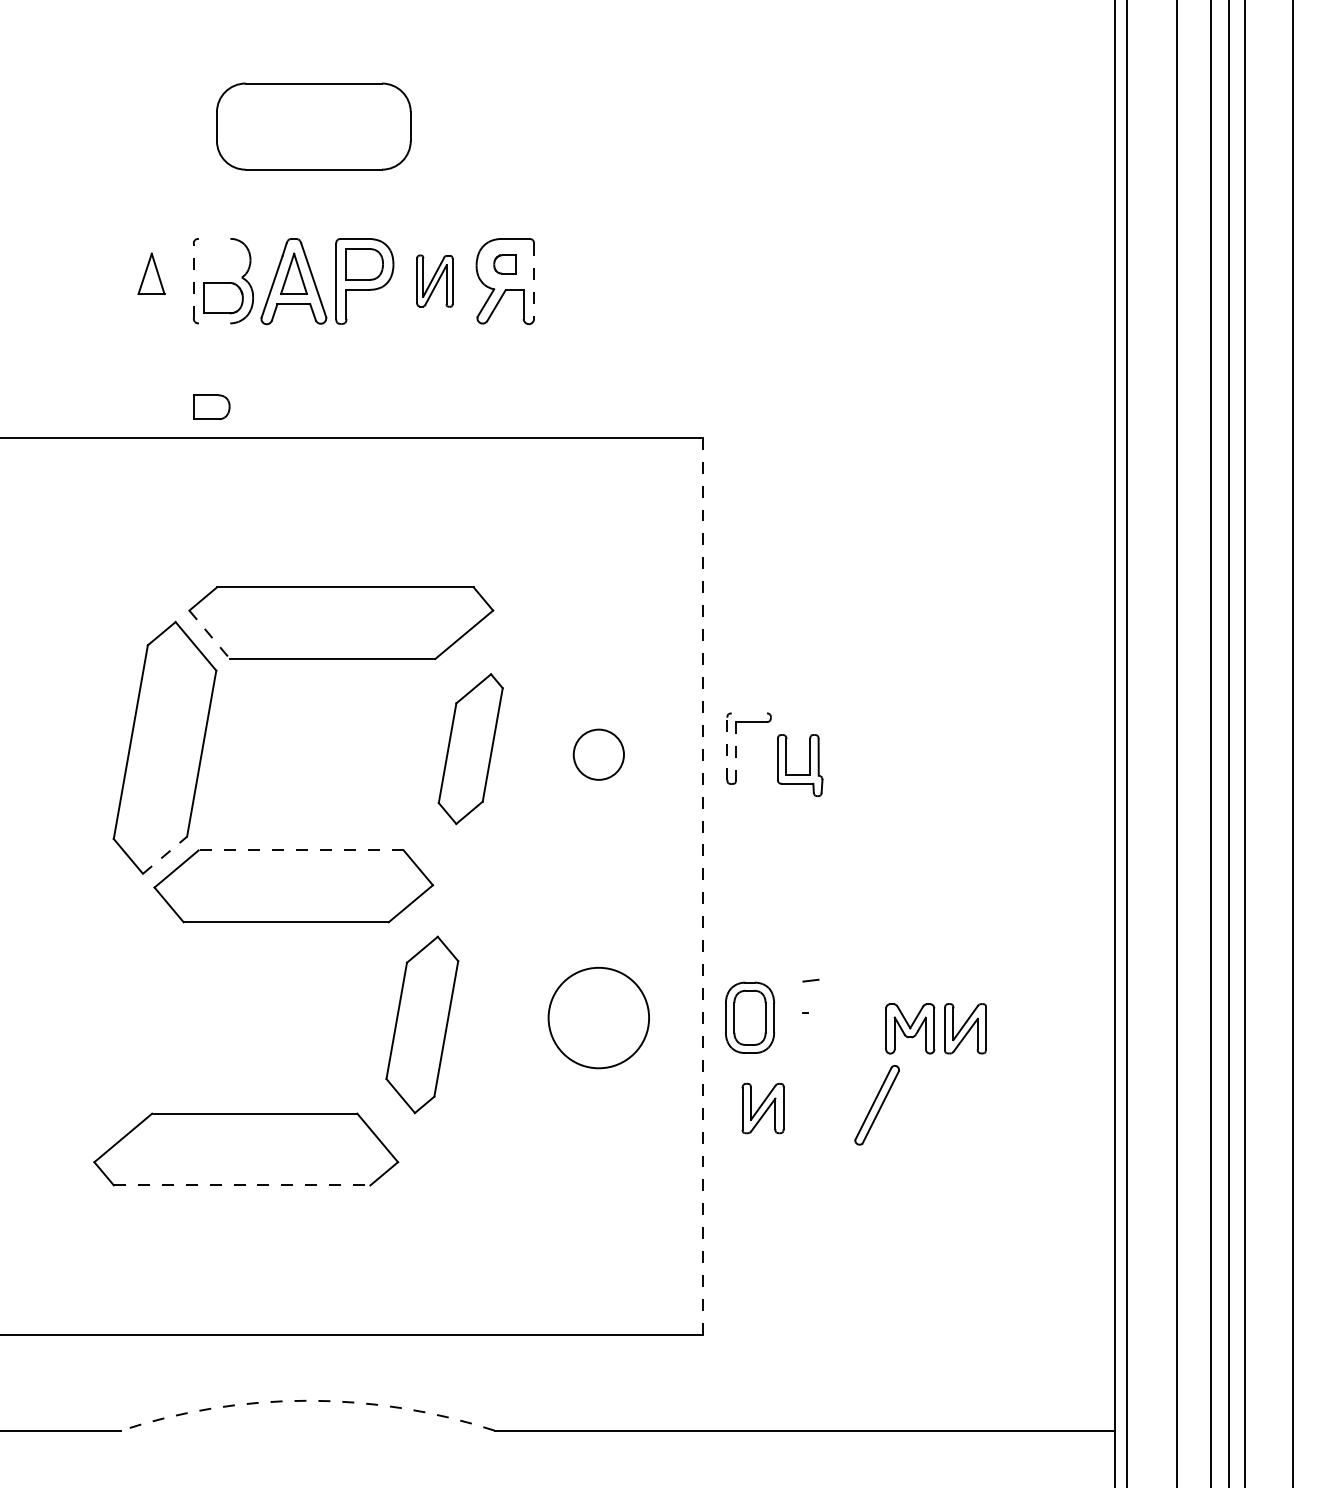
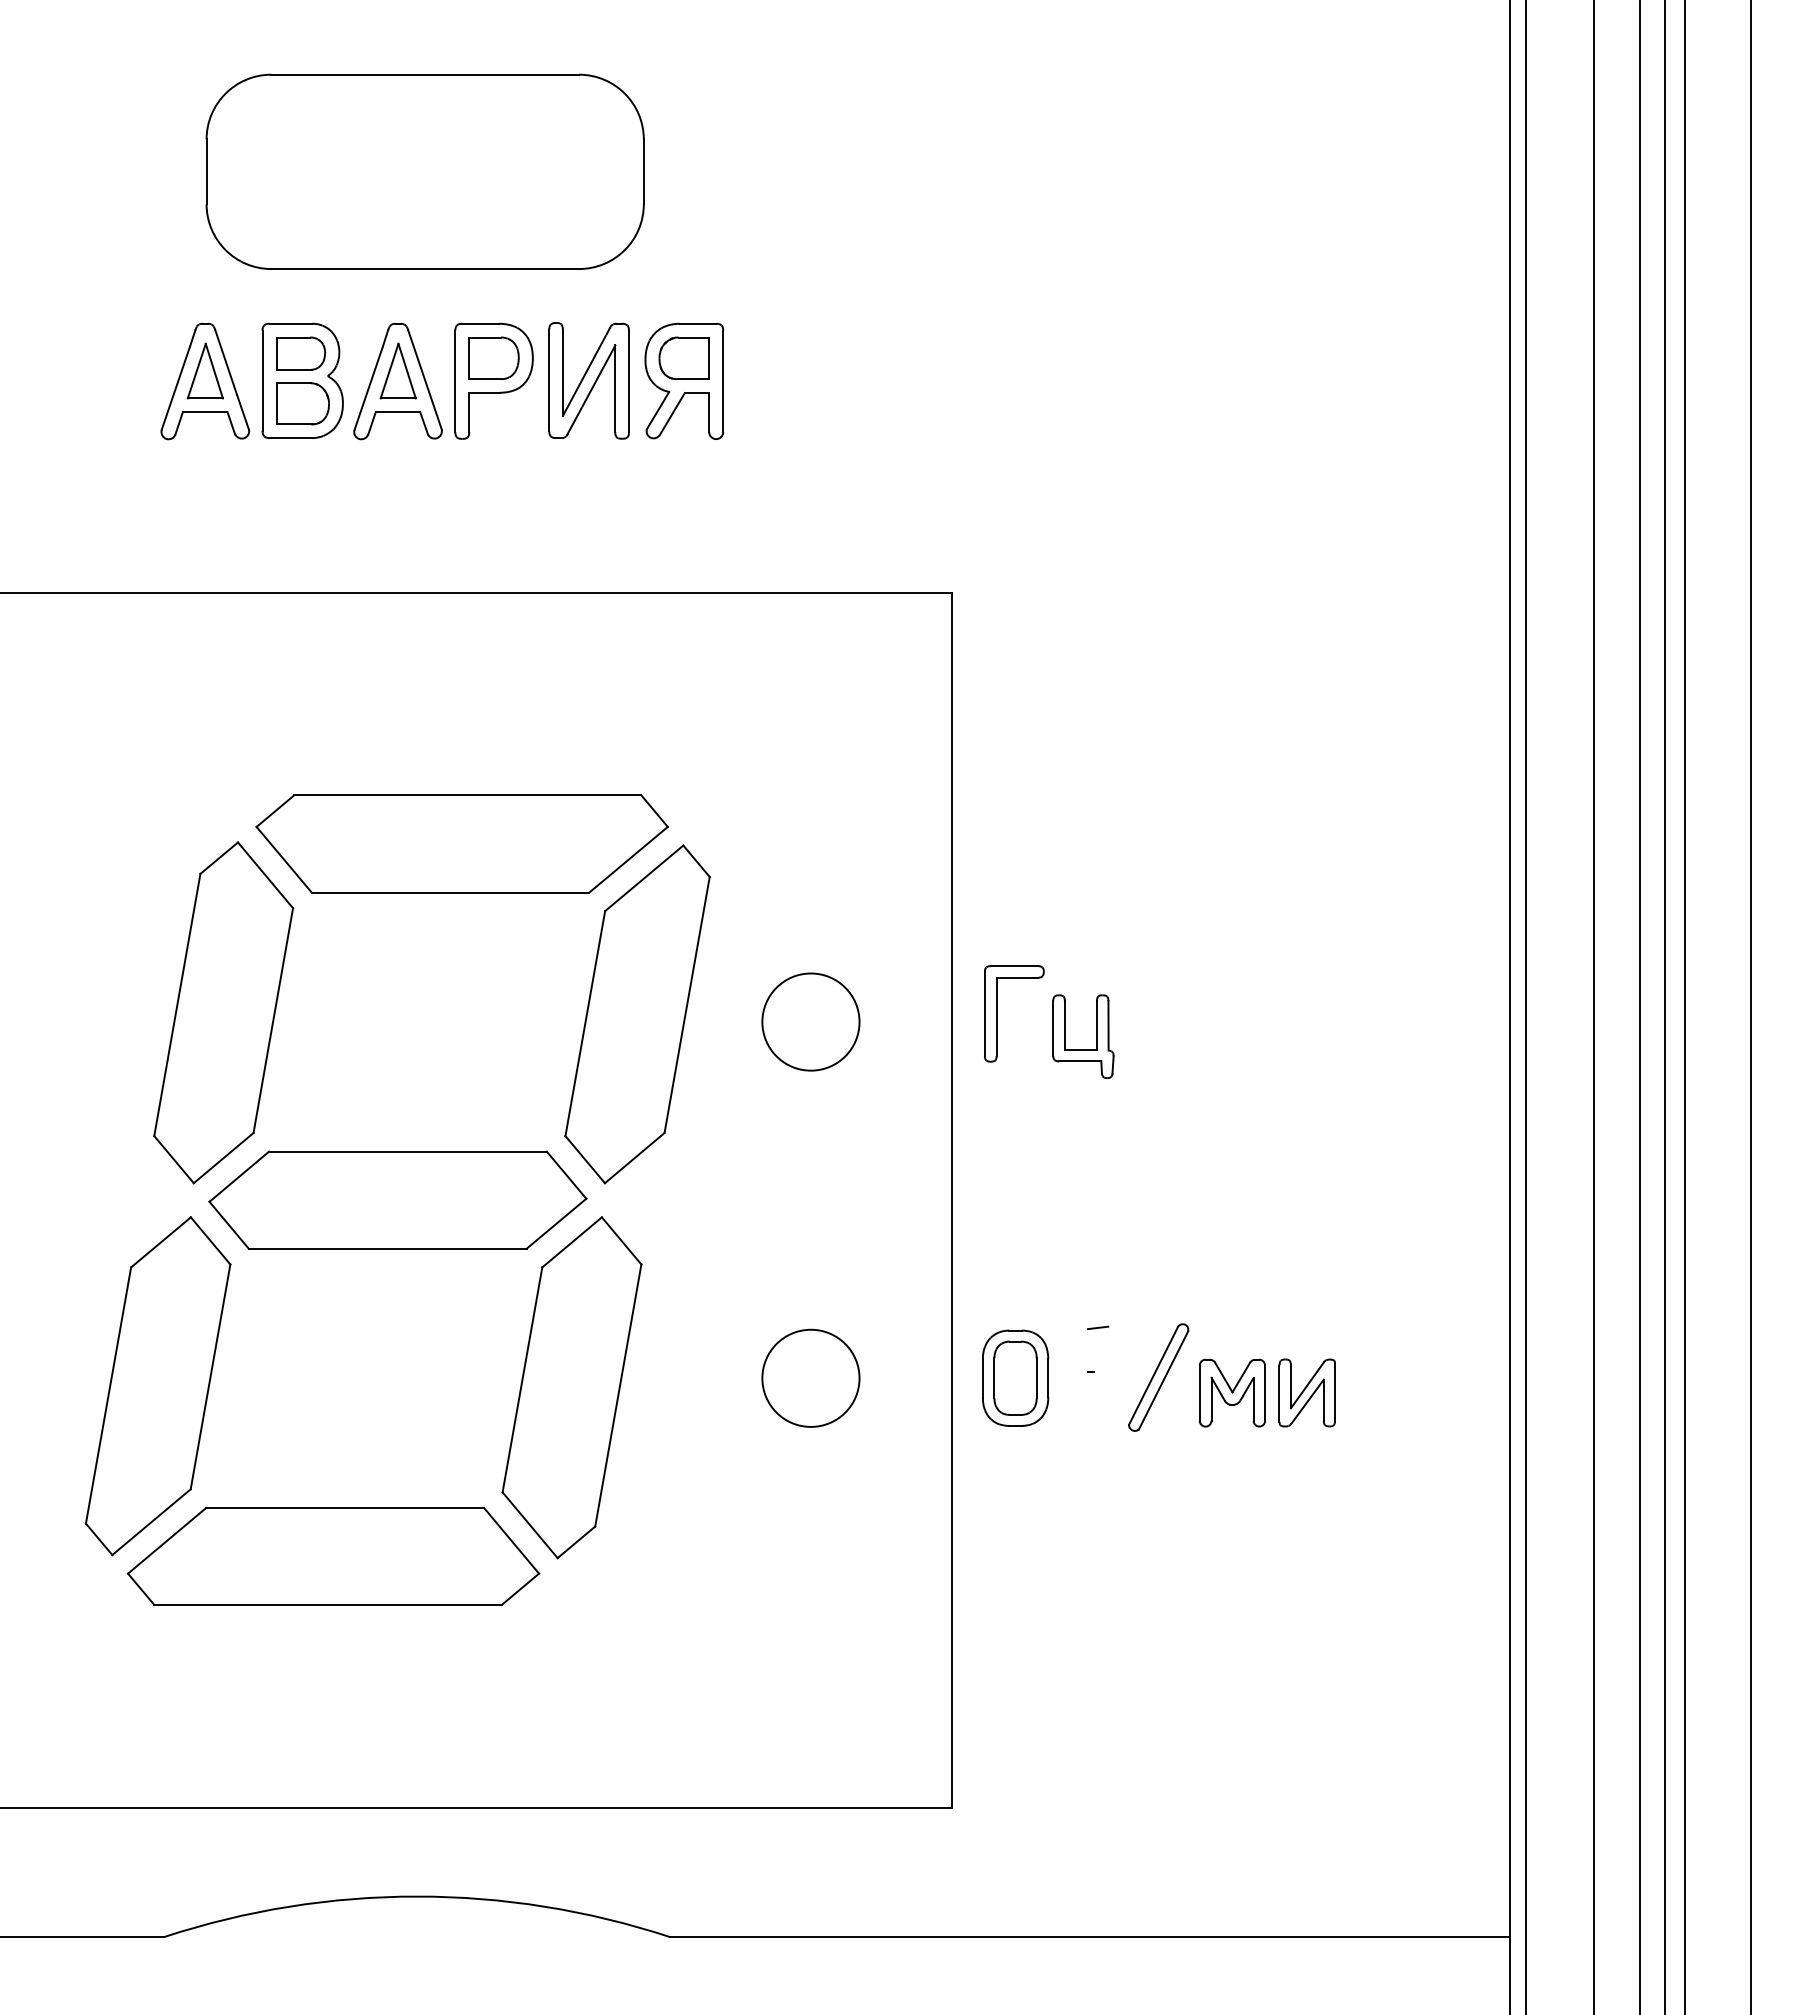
part: (313, 126) -> (424, 171), size x1.67
line: (214, 238) -> (290, 323), added
part: (504, 263) -> (683, 357), size x1.67
line: (193, 280) -> (262, 380), dashed -> solid
part: (434, 280) -> (588, 380), size x1.67
part: (151, 281) -> (205, 381), added
line: (534, 281) -> (723, 381), dashed -> solid
line: (214, 323) -> (290, 438), added
part: (211, 407) -> (300, 353), moved
line: (209, 634) -> (284, 859), dashed -> solid
line: (749, 713) -> (1014, 966), added
line: (727, 748) -> (984, 1013), dashed -> solid
part: (470, 749) -> (637, 1014), size x1.67
line: (735, 751) -> (996, 1017), dashed -> solid
circle: (598, 754) -> (810, 1021), size x1.43
line: (300, 850) -> (407, 1151), dashed -> solid
line: (165, 854) -> (224, 1157), dashed -> solid
line: (702, 886) -> (951, 1200), dashed -> solid
circle: (598, 1017) -> (810, 1377), size x0.71
part: (116, 1023) -> (157, 1386), added
part: (421, 1024) -> (571, 1387), size x1.43
part: (877, 1105) -> (1158, 1377), moved
part: (762, 1108) -> (1032, 1500), removed
line: (242, 1185) -> (328, 1605), dashed -> solid
arc: (308, 1400) -> (417, 1896), dashed -> solid

